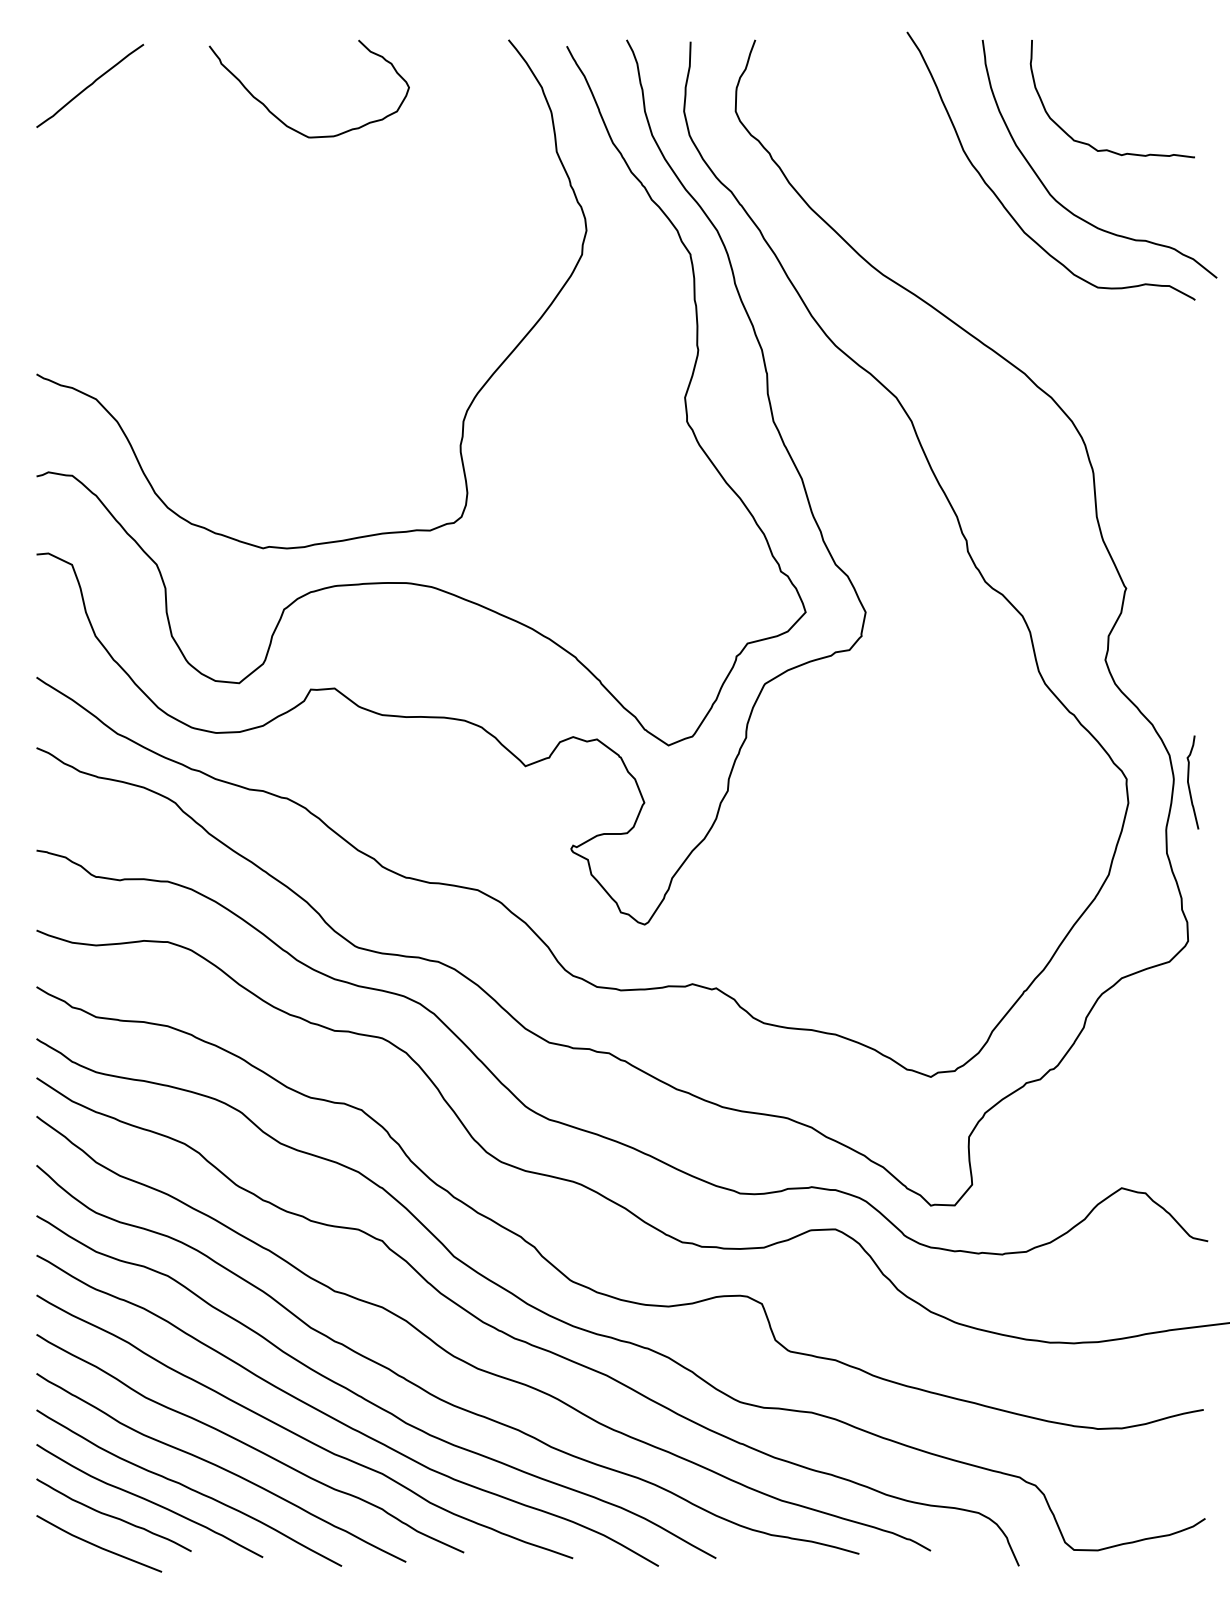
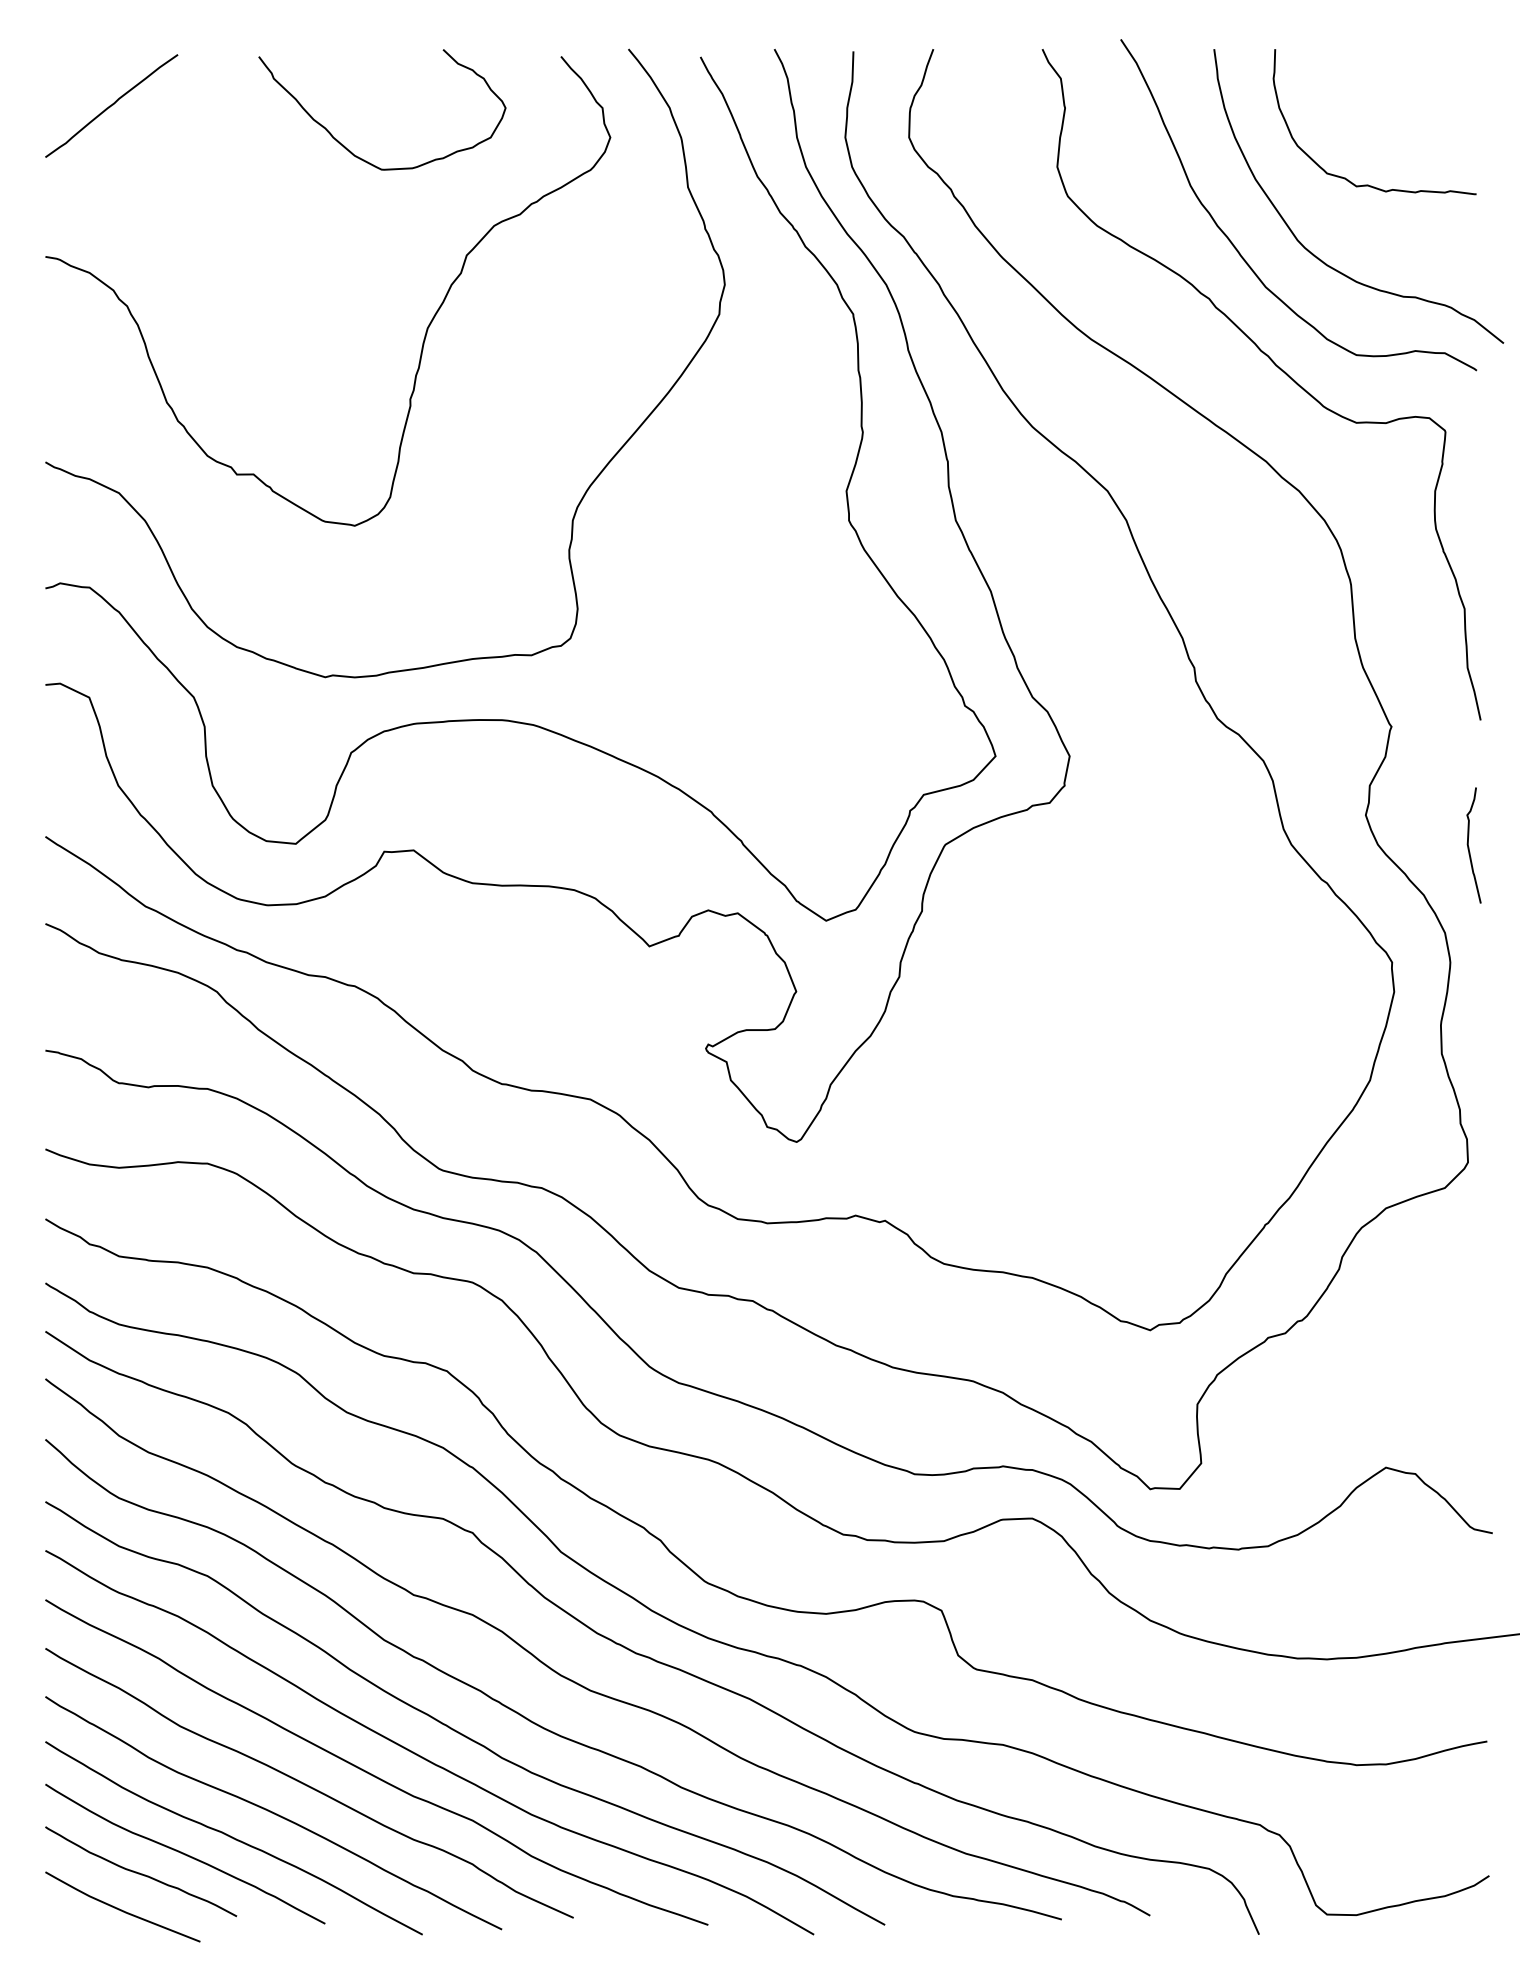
curve: (345, 266) -> (426, 328), added
curve: (1032, 296) -> (1275, 366), added
curve: (1189, 784) -> (1469, 847), moved

